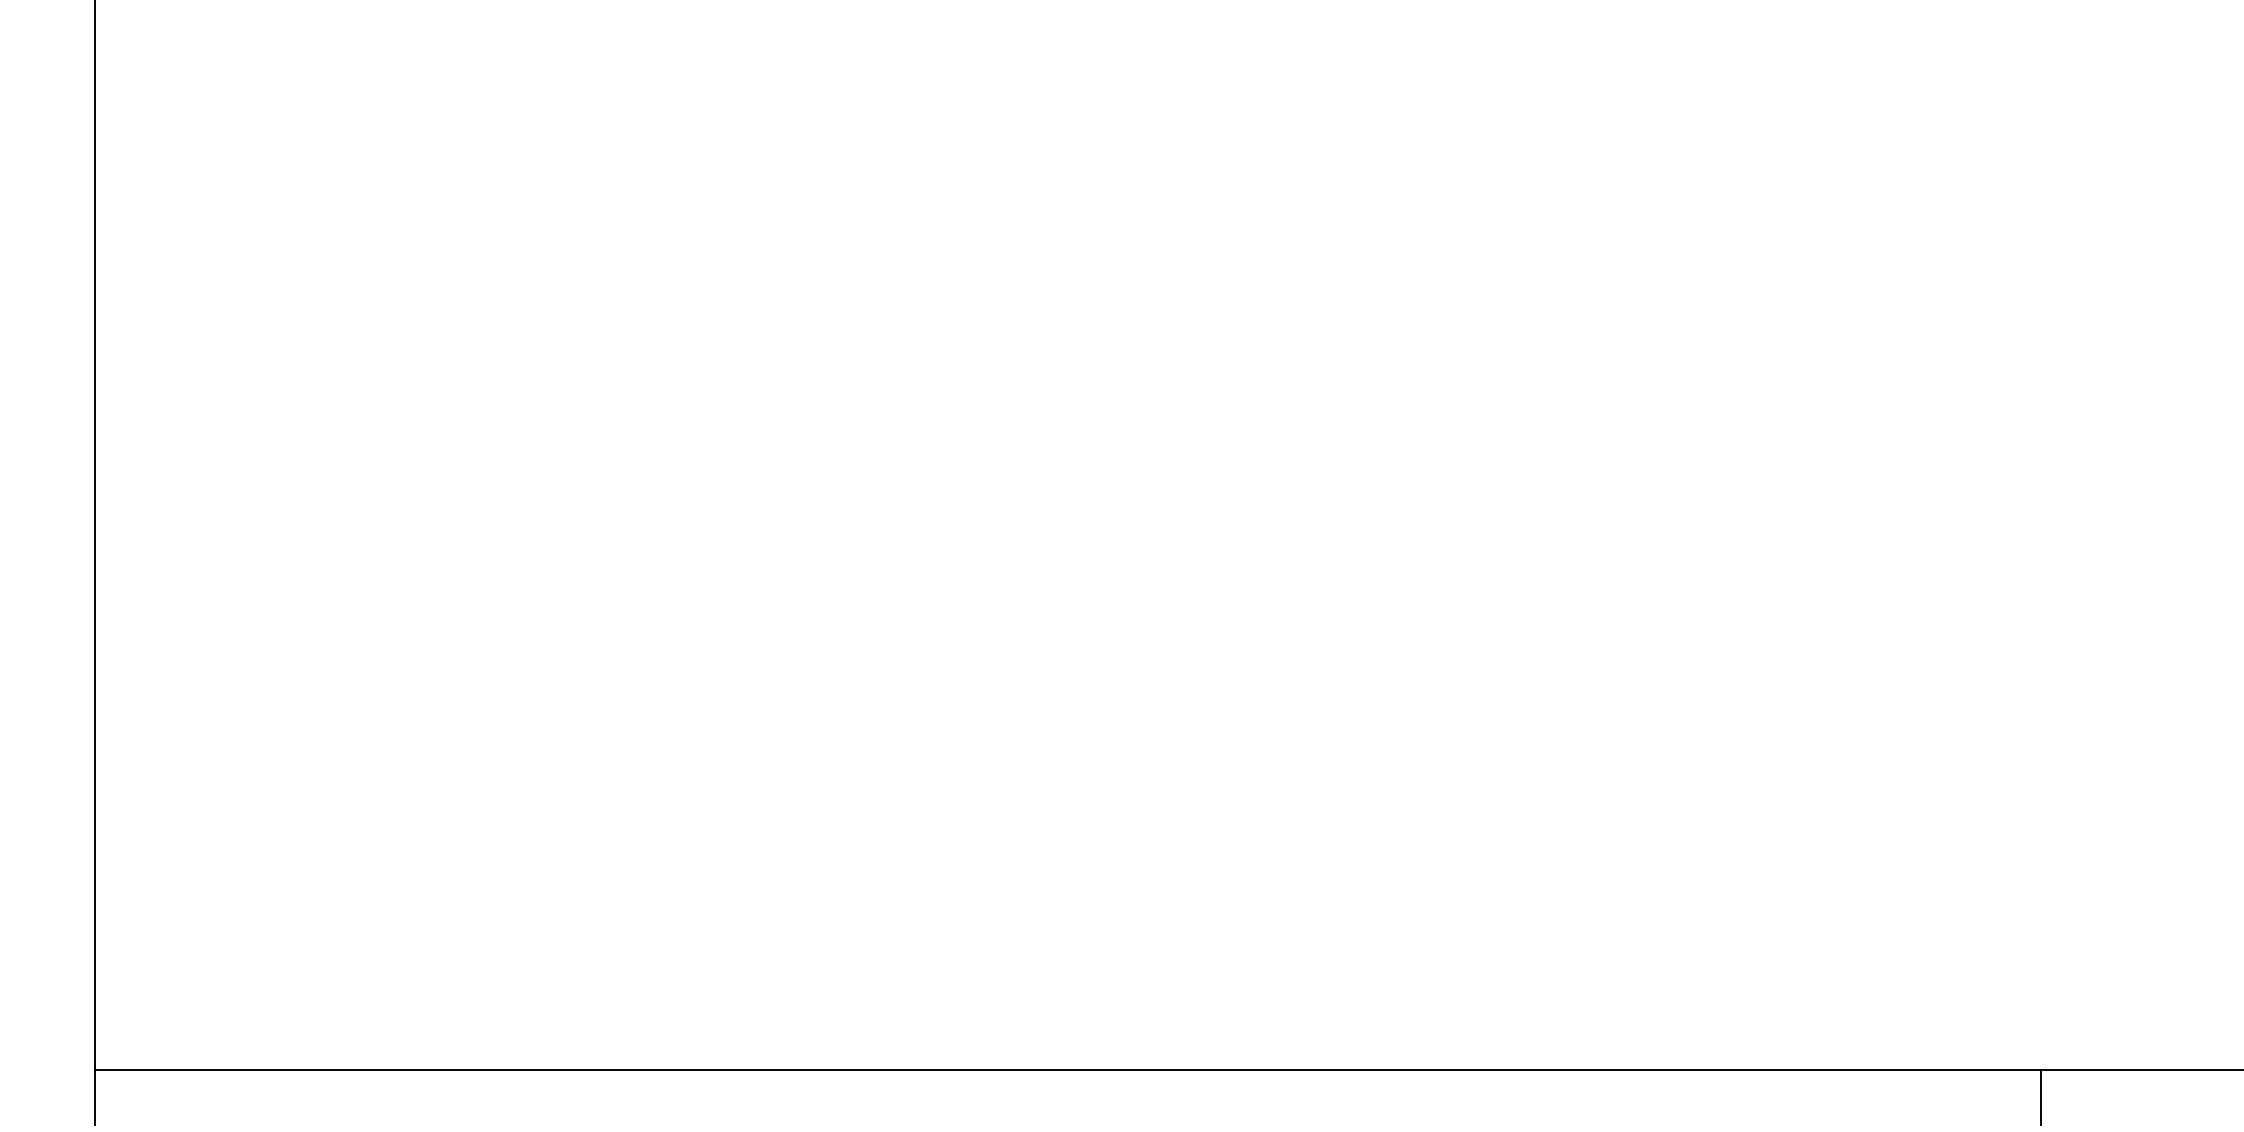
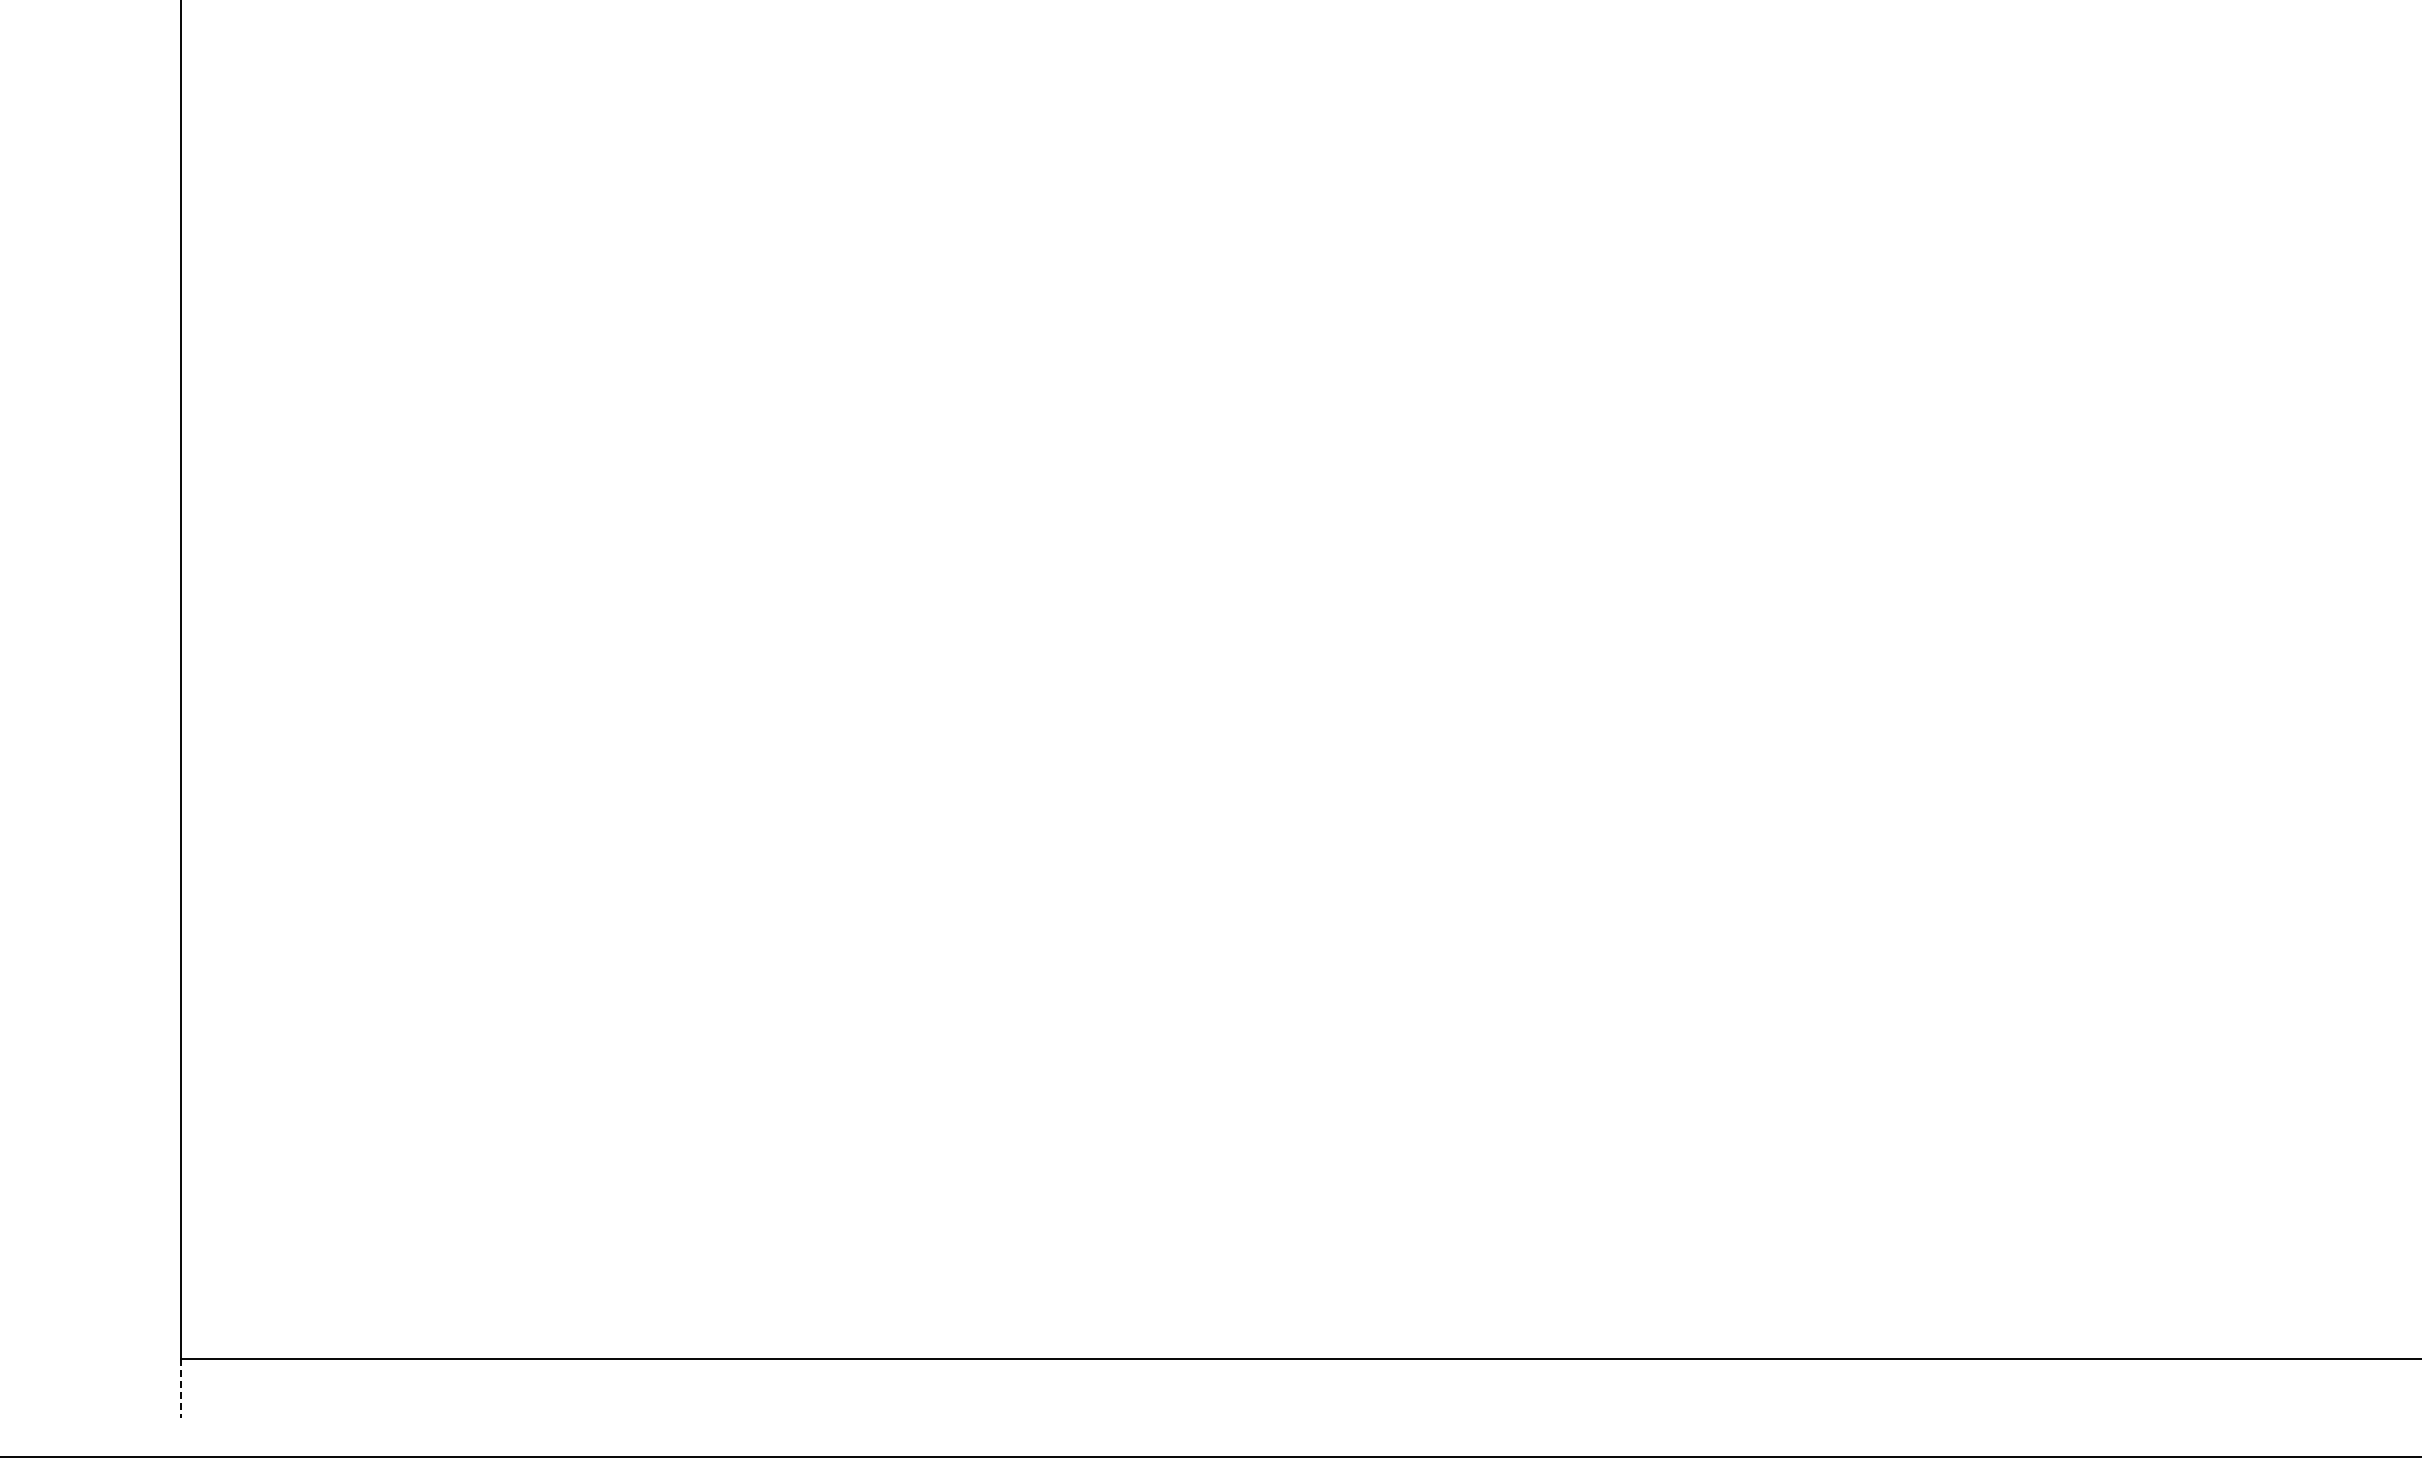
line: (2041, 1097) -> (2230, 1388), removed
line: (95, 1098) -> (181, 1389), solid -> dashed

